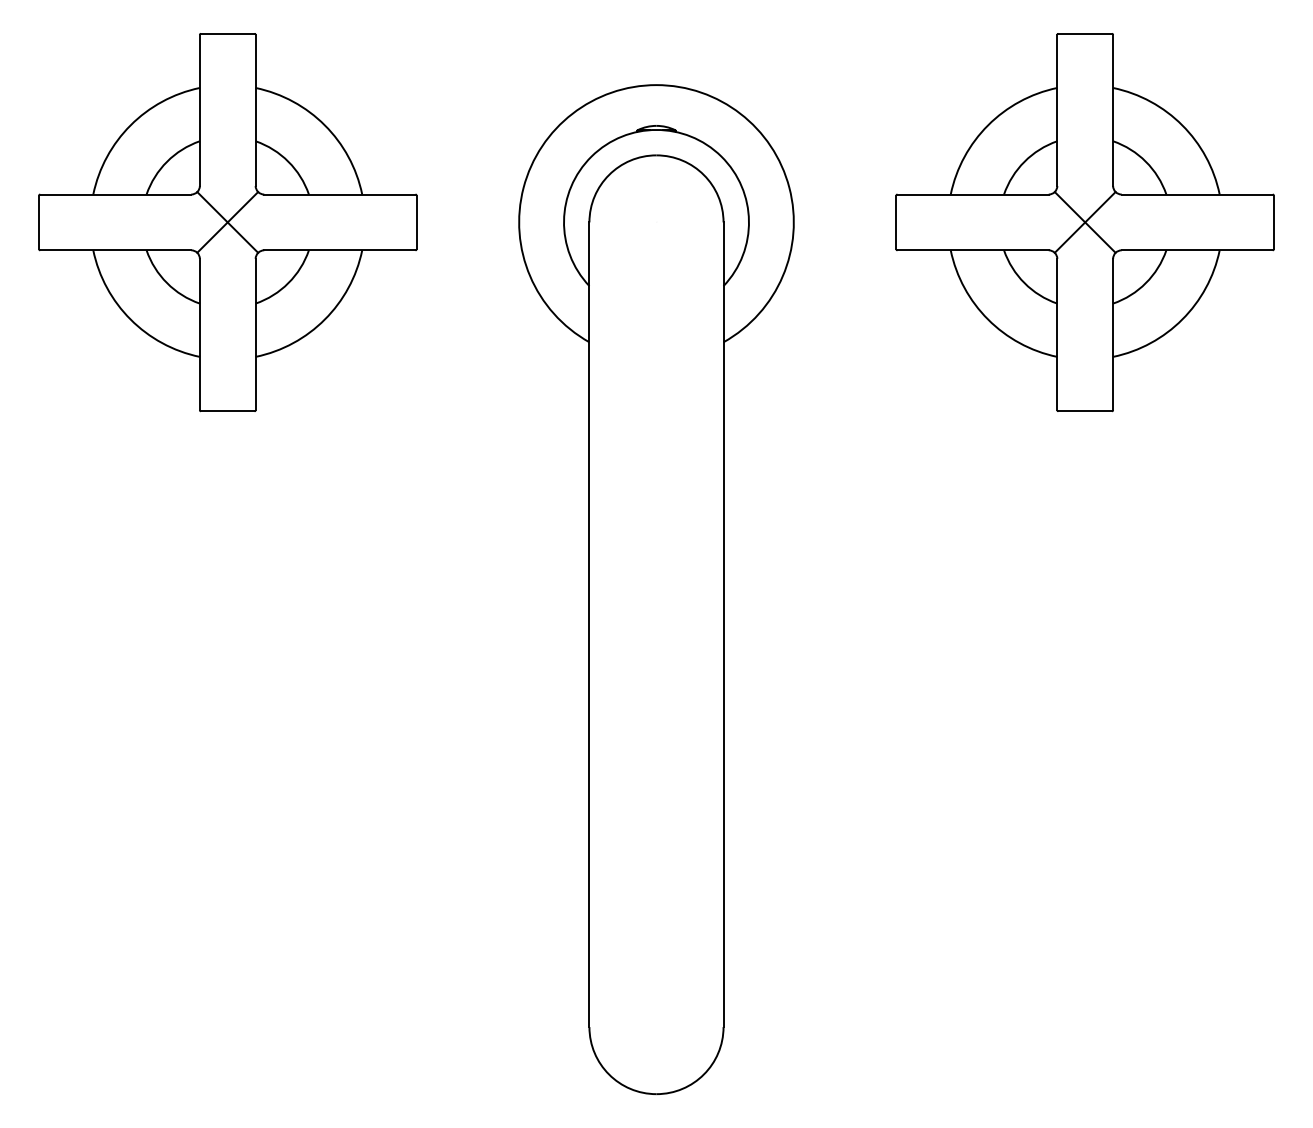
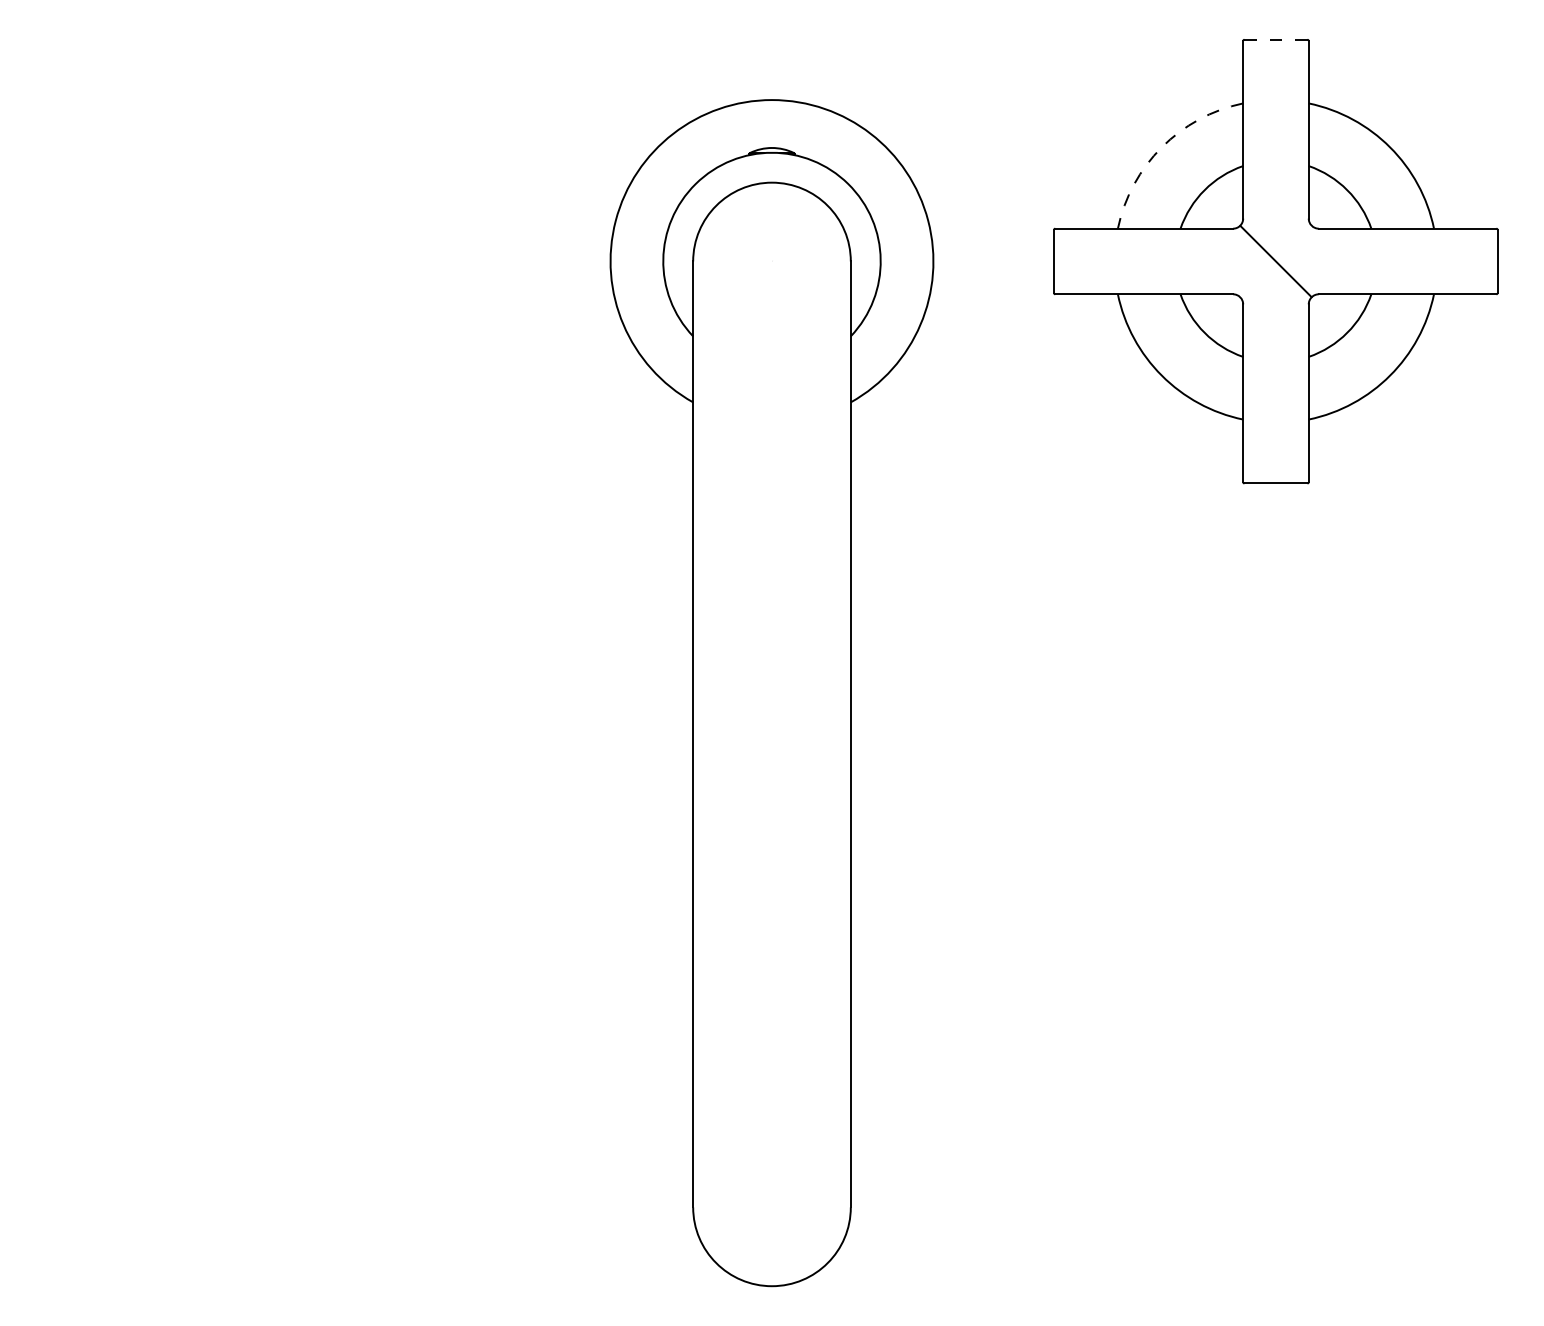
line: (1084, 33) -> (1275, 39), solid -> dashed
arc: (987, 125) -> (1161, 147), solid -> dashed
part: (227, 222) -> (267, 261), removed
line: (1084, 222) -> (1275, 261), removed

